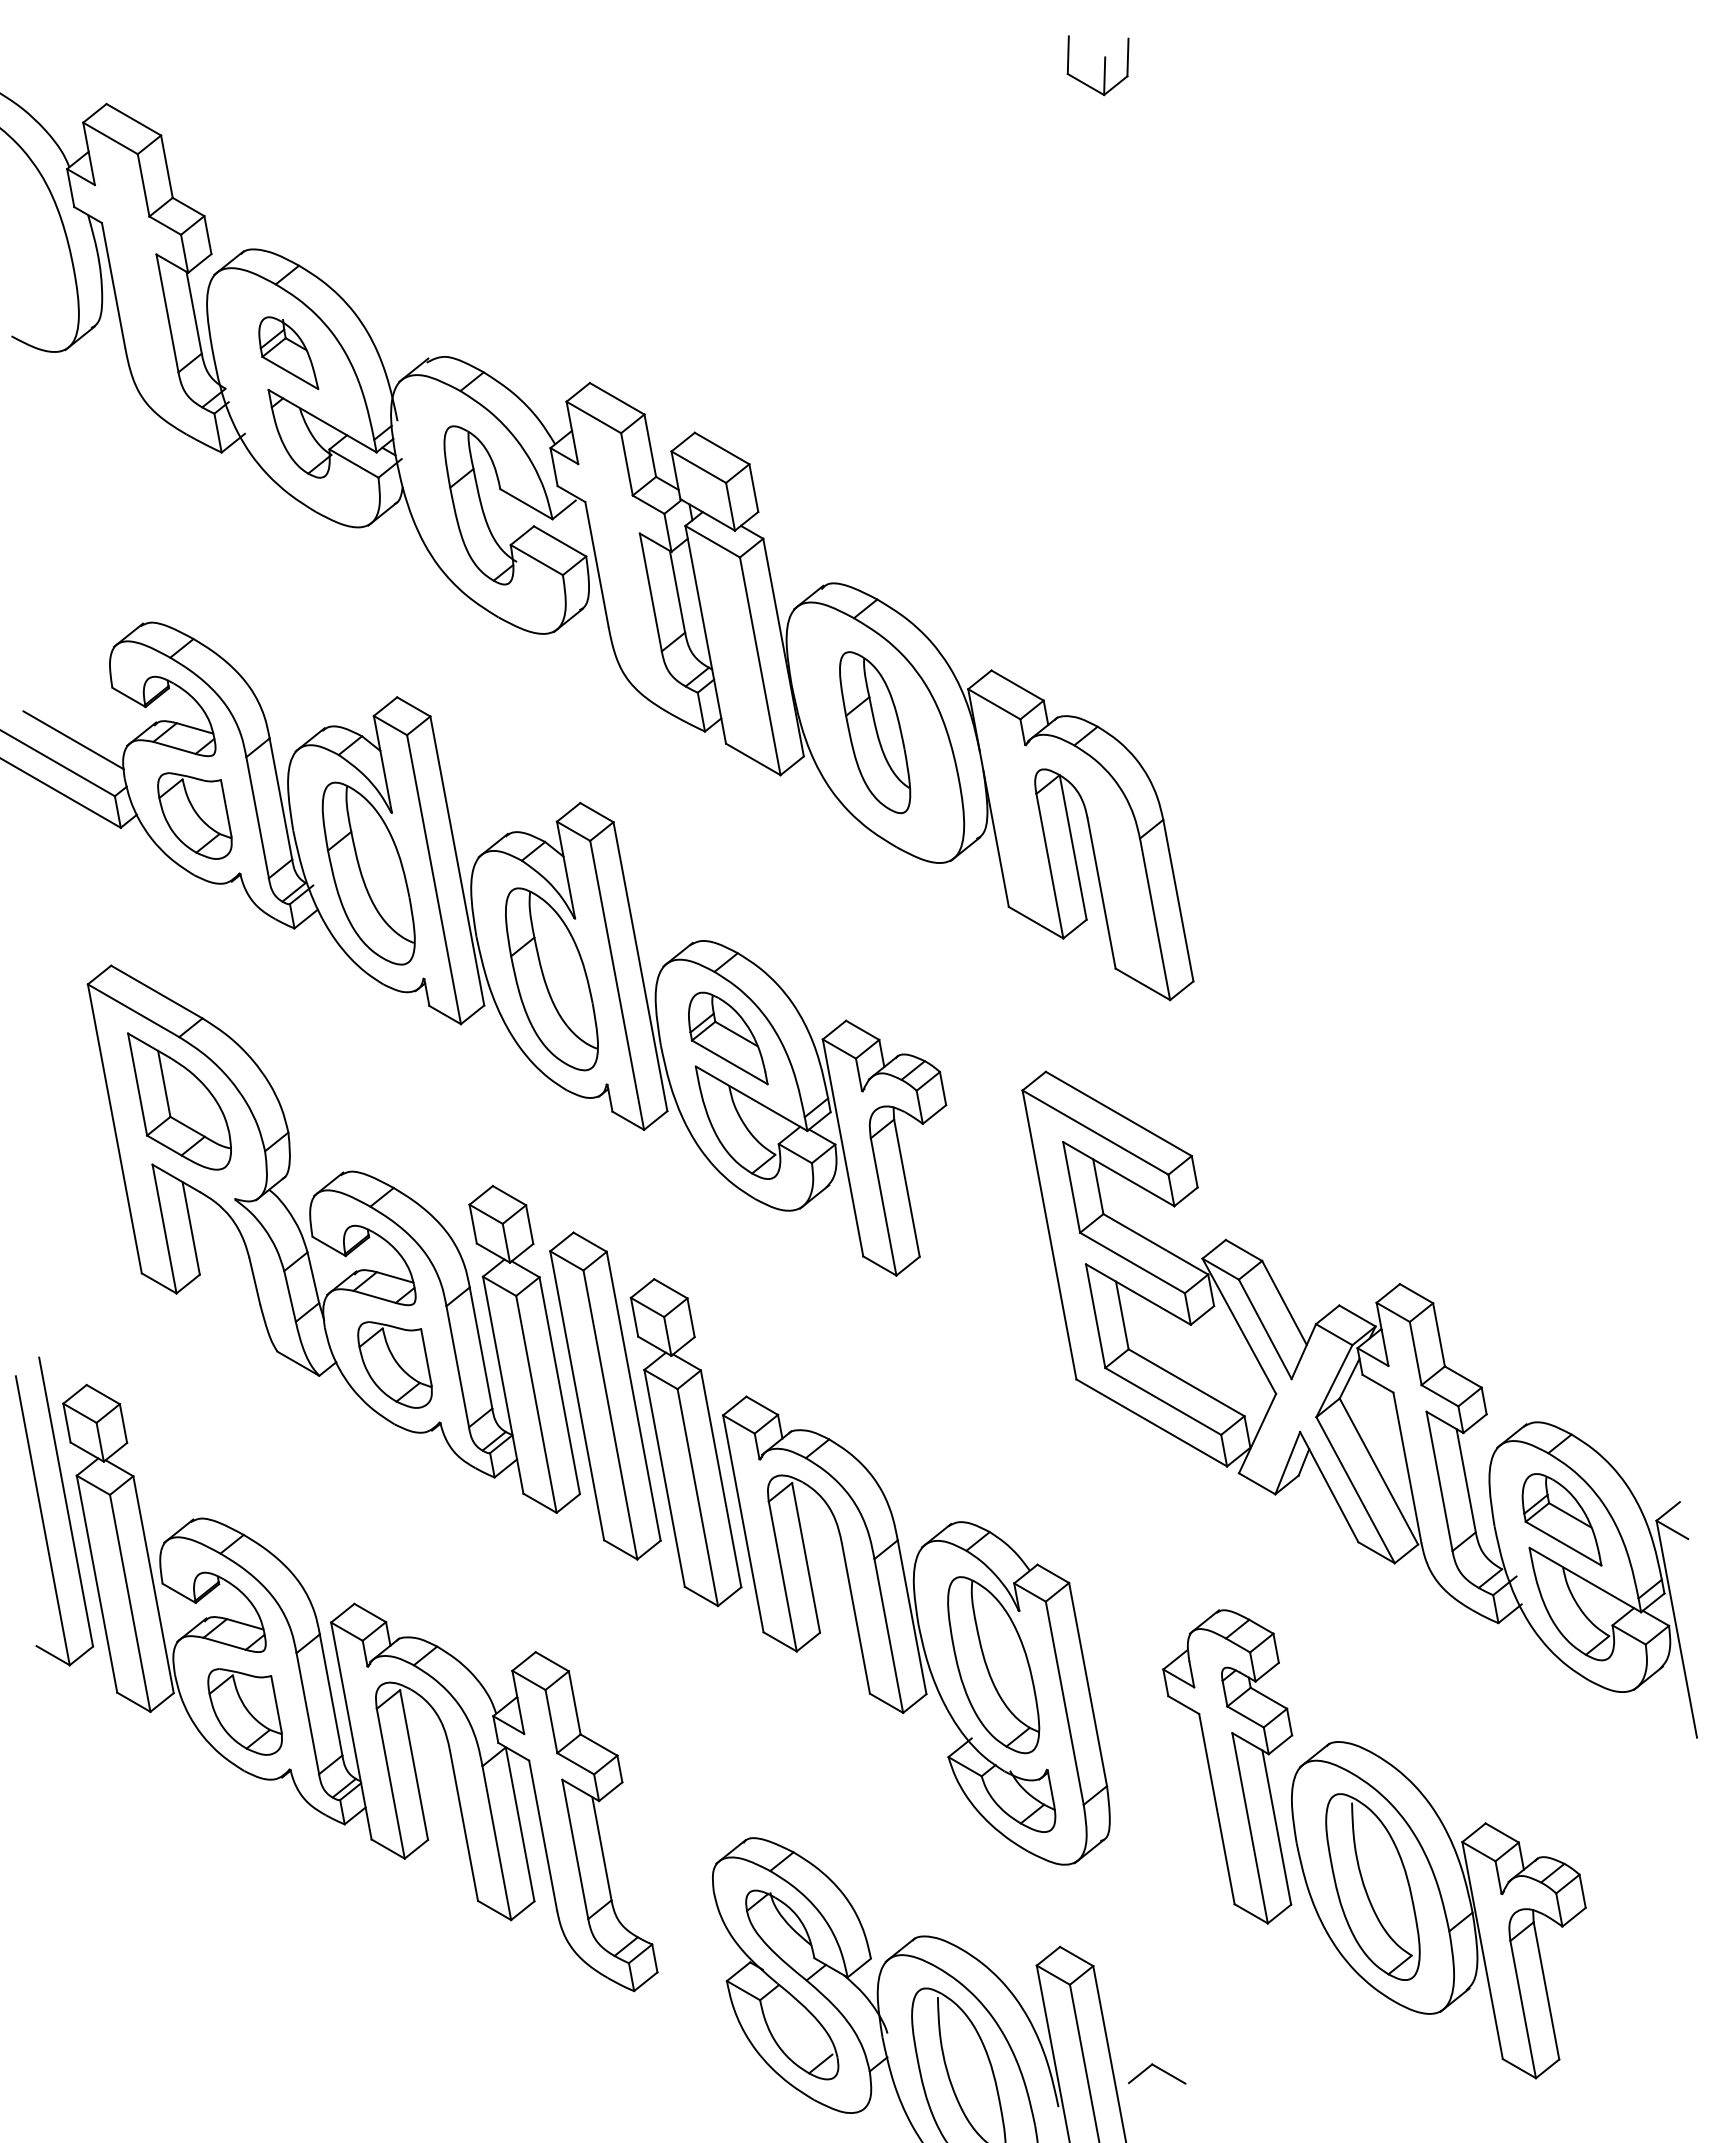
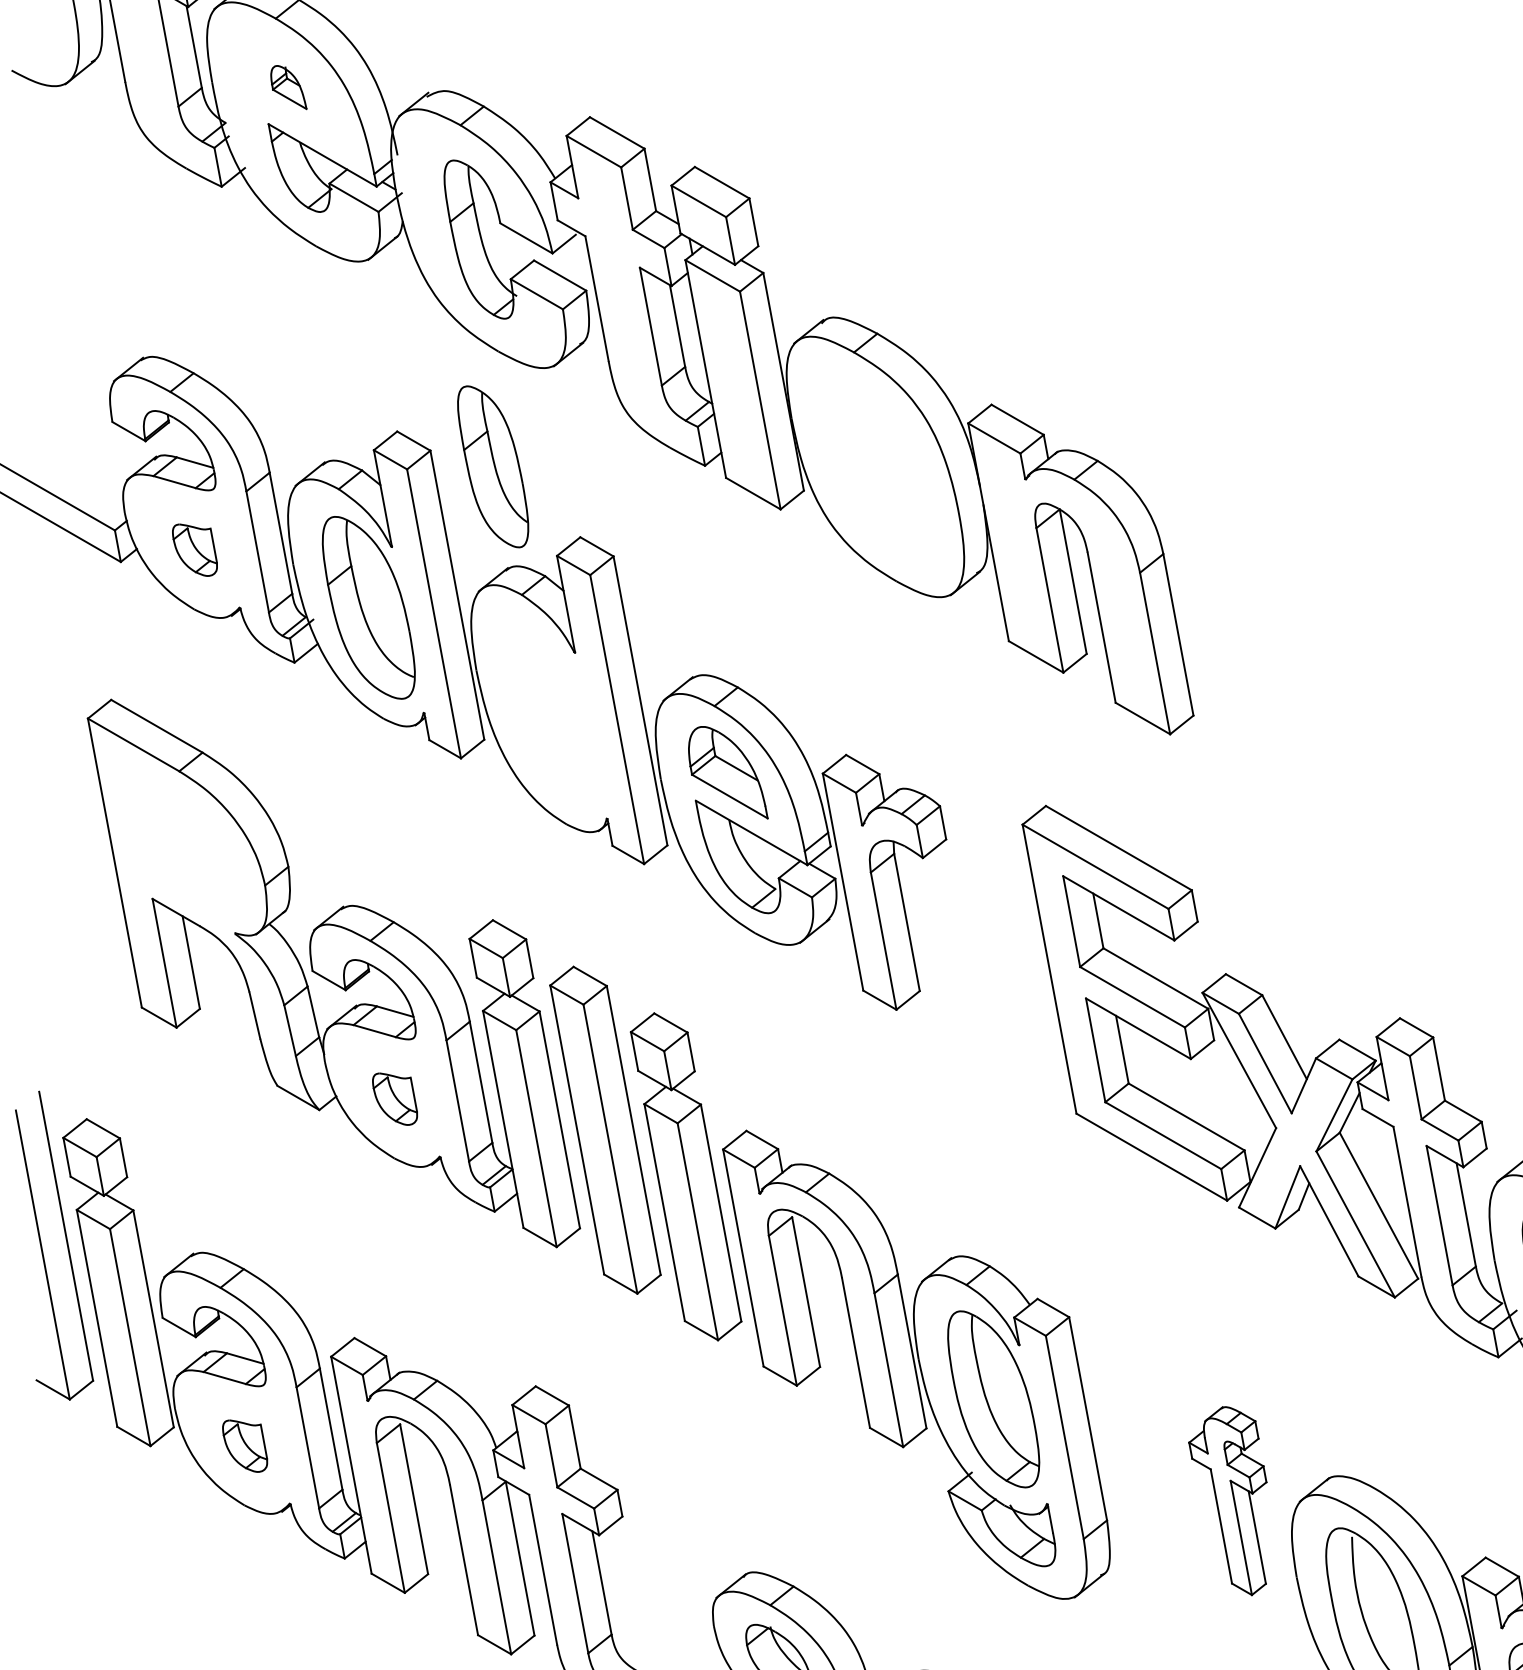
part: (288, 353) -> (288, 87), size x0.6
part: (875, 732) -> (493, 466), moved
line: (73, 740) -> (73, 474), removed
part: (194, 815) -> (194, 549), size x0.6
part: (551, 979) -> (551, 713), removed
part: (179, 1101) -> (179, 835), removed
part: (394, 1364) -> (394, 1098), size x0.6
part: (244, 1711) -> (244, 1445), size x0.6
part: (1227, 1766) -> (1227, 1500), size x0.6

